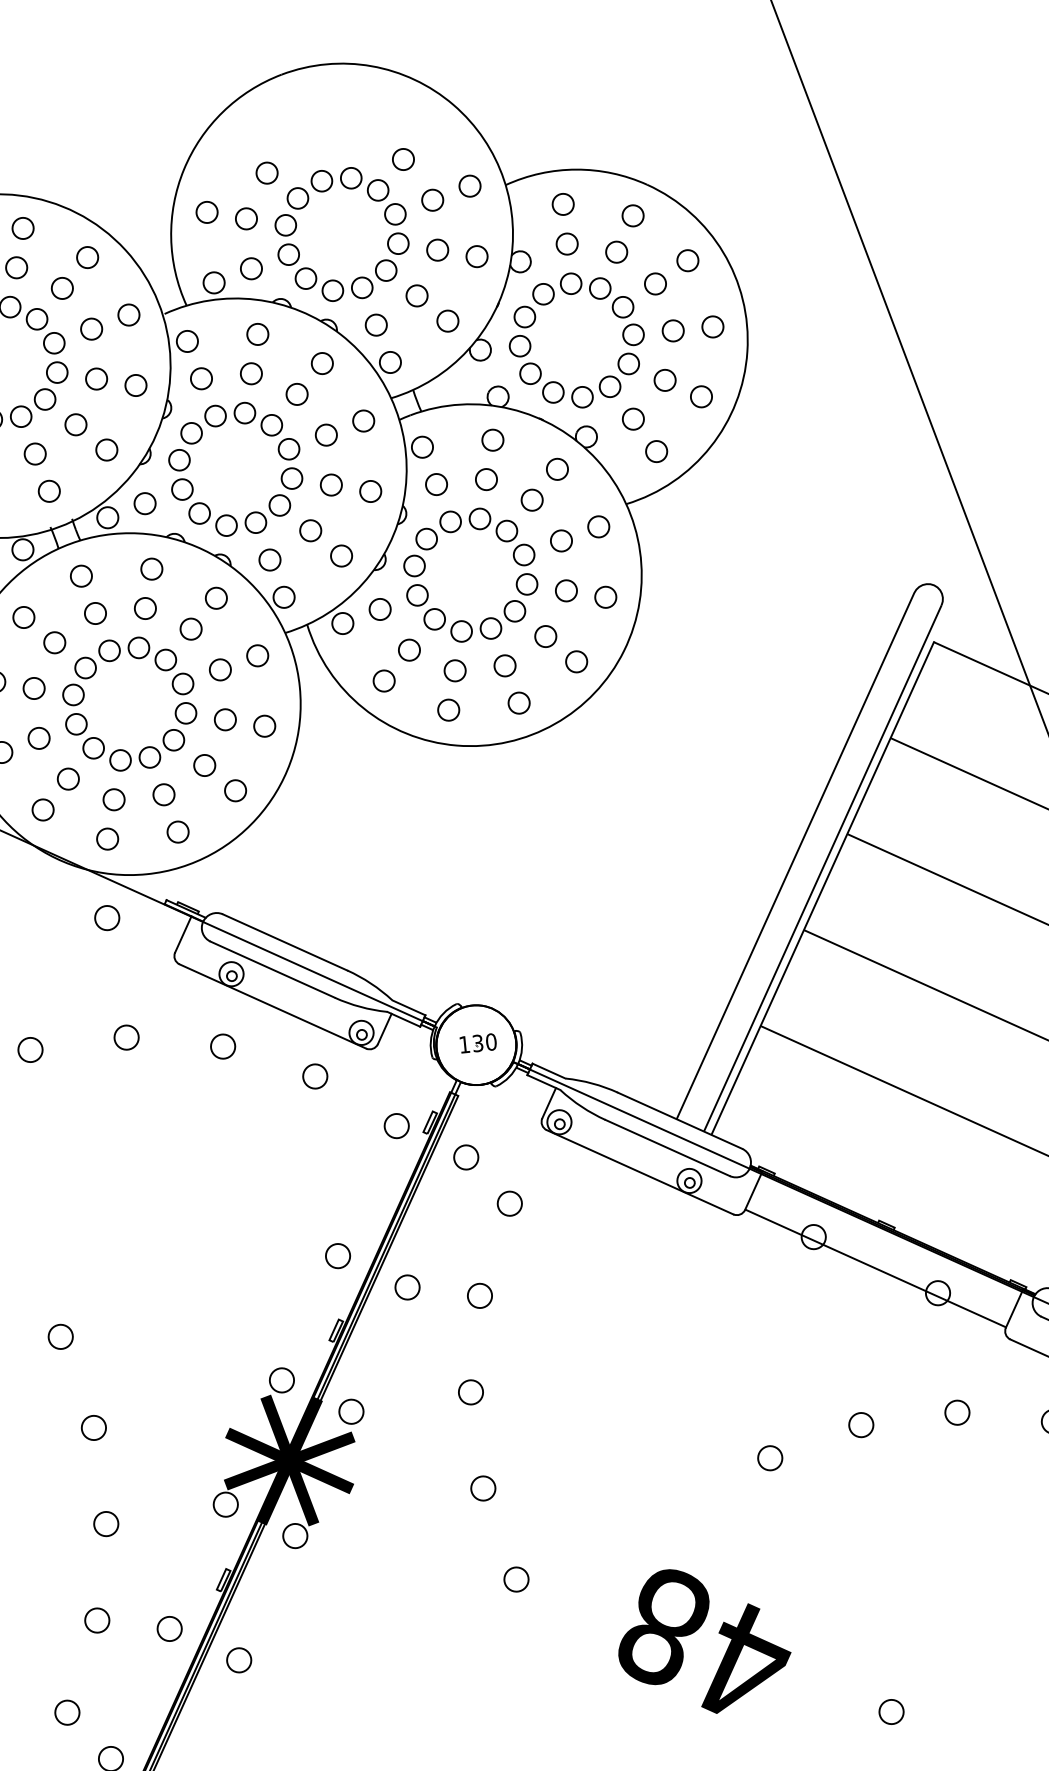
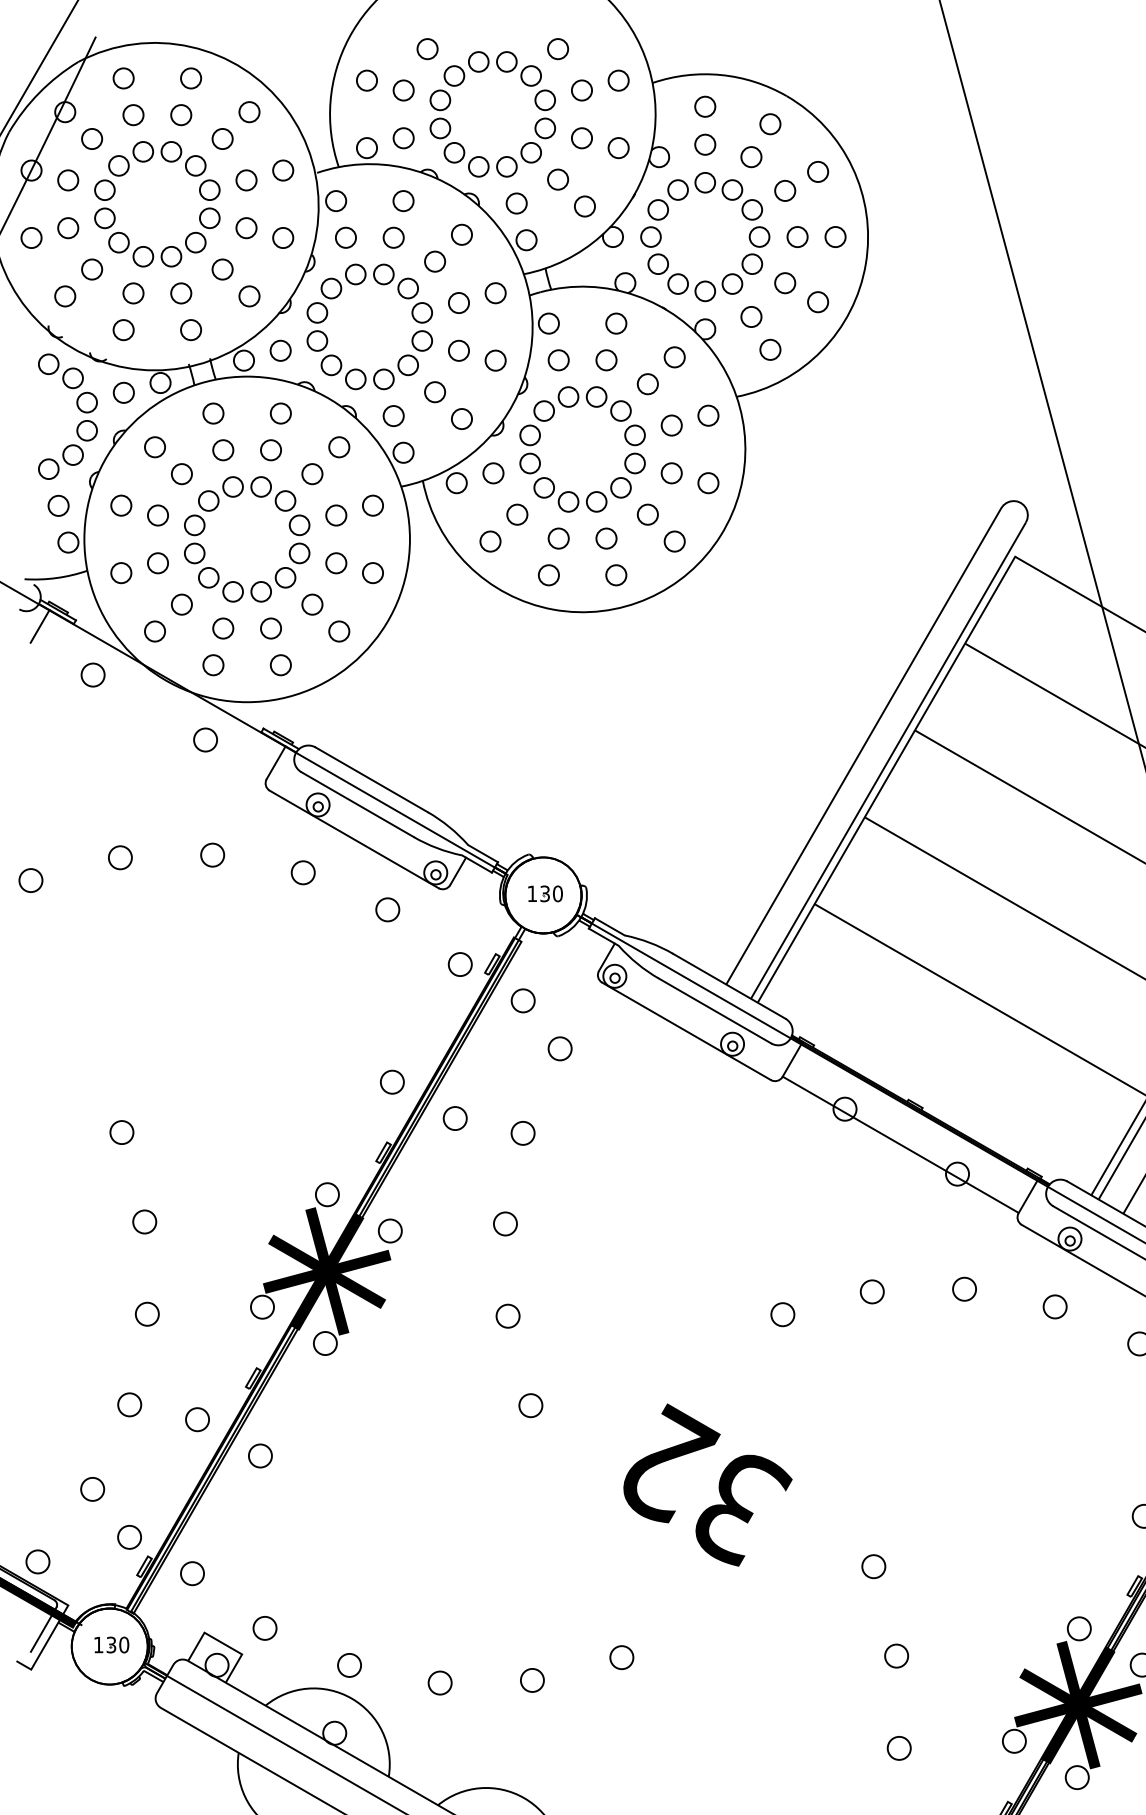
text: (708, 1643) -> (706, 1484), 48 -> 32

